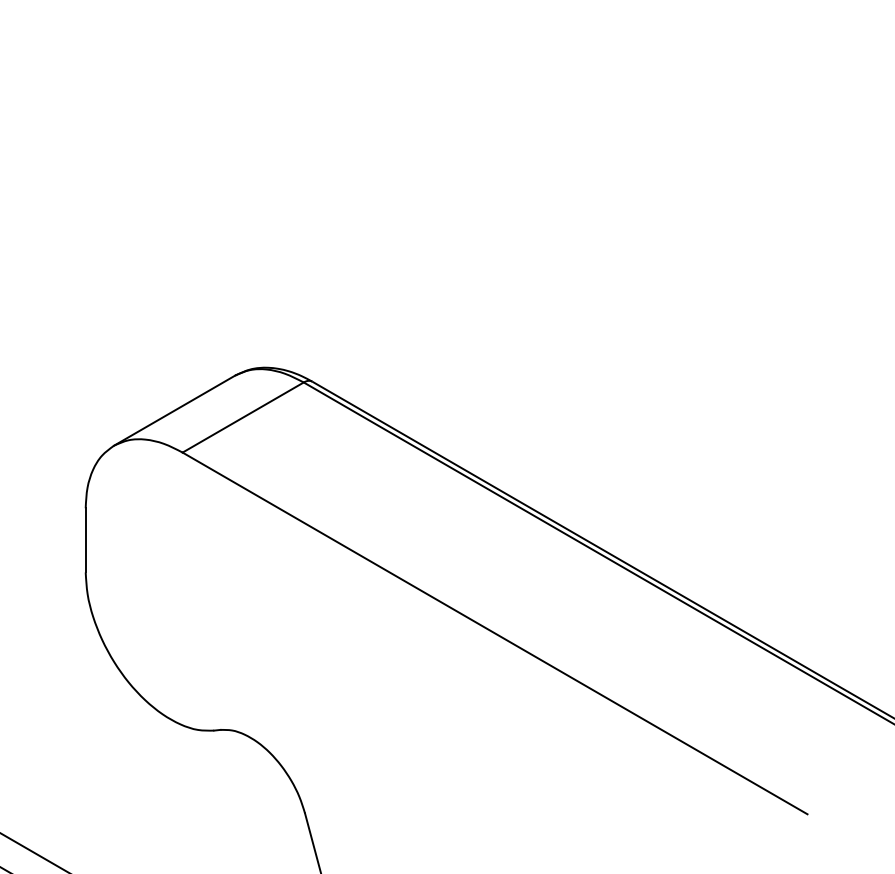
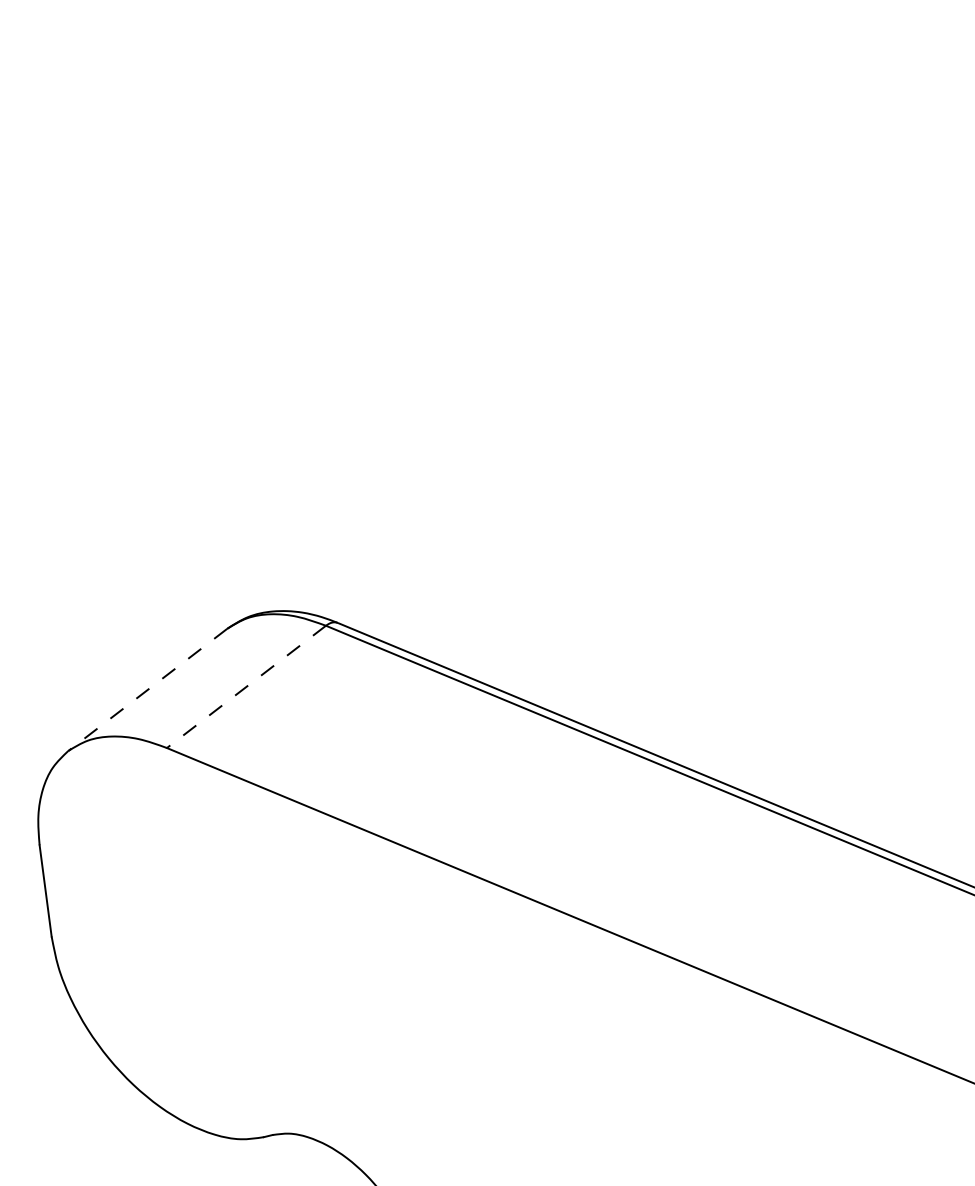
line: (174, 410) -> (147, 689), solid -> dashed
line: (243, 417) -> (246, 686), solid -> dashed

